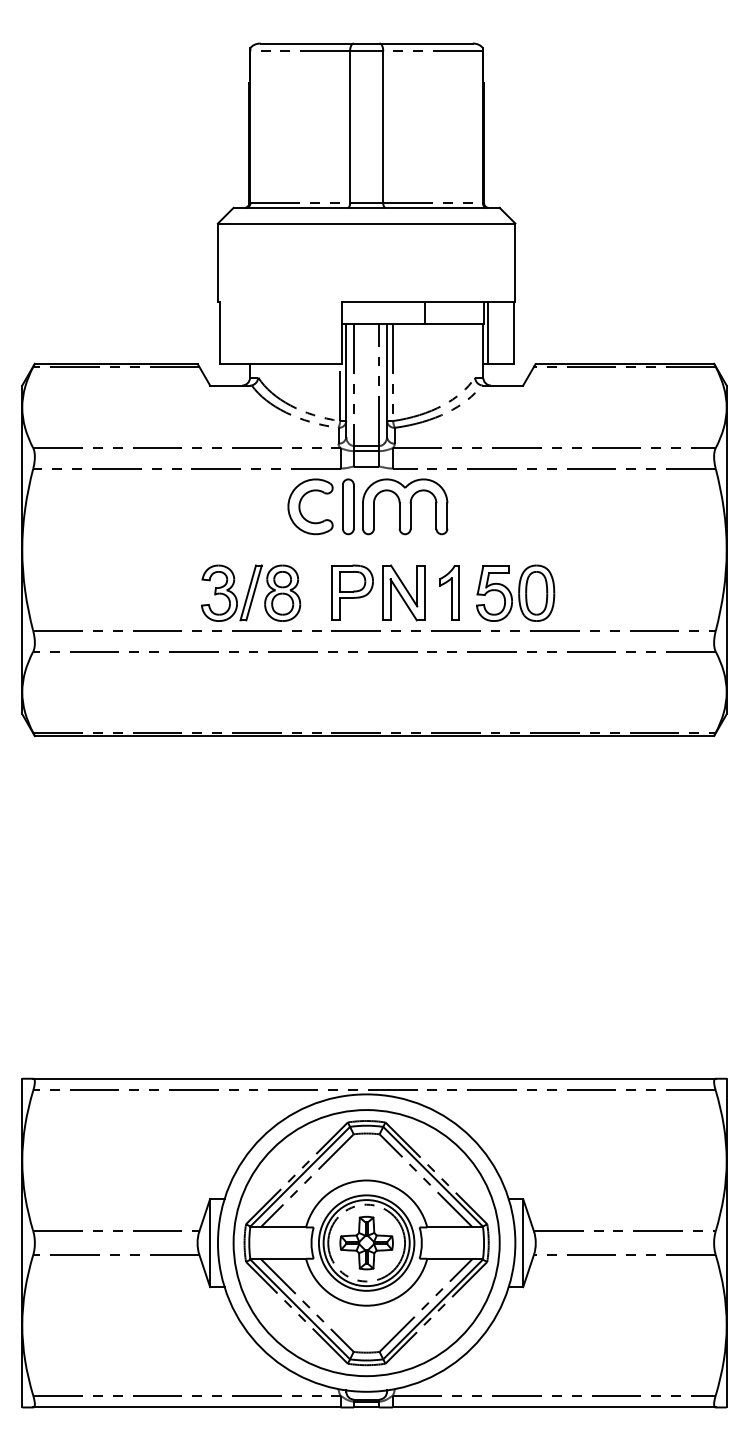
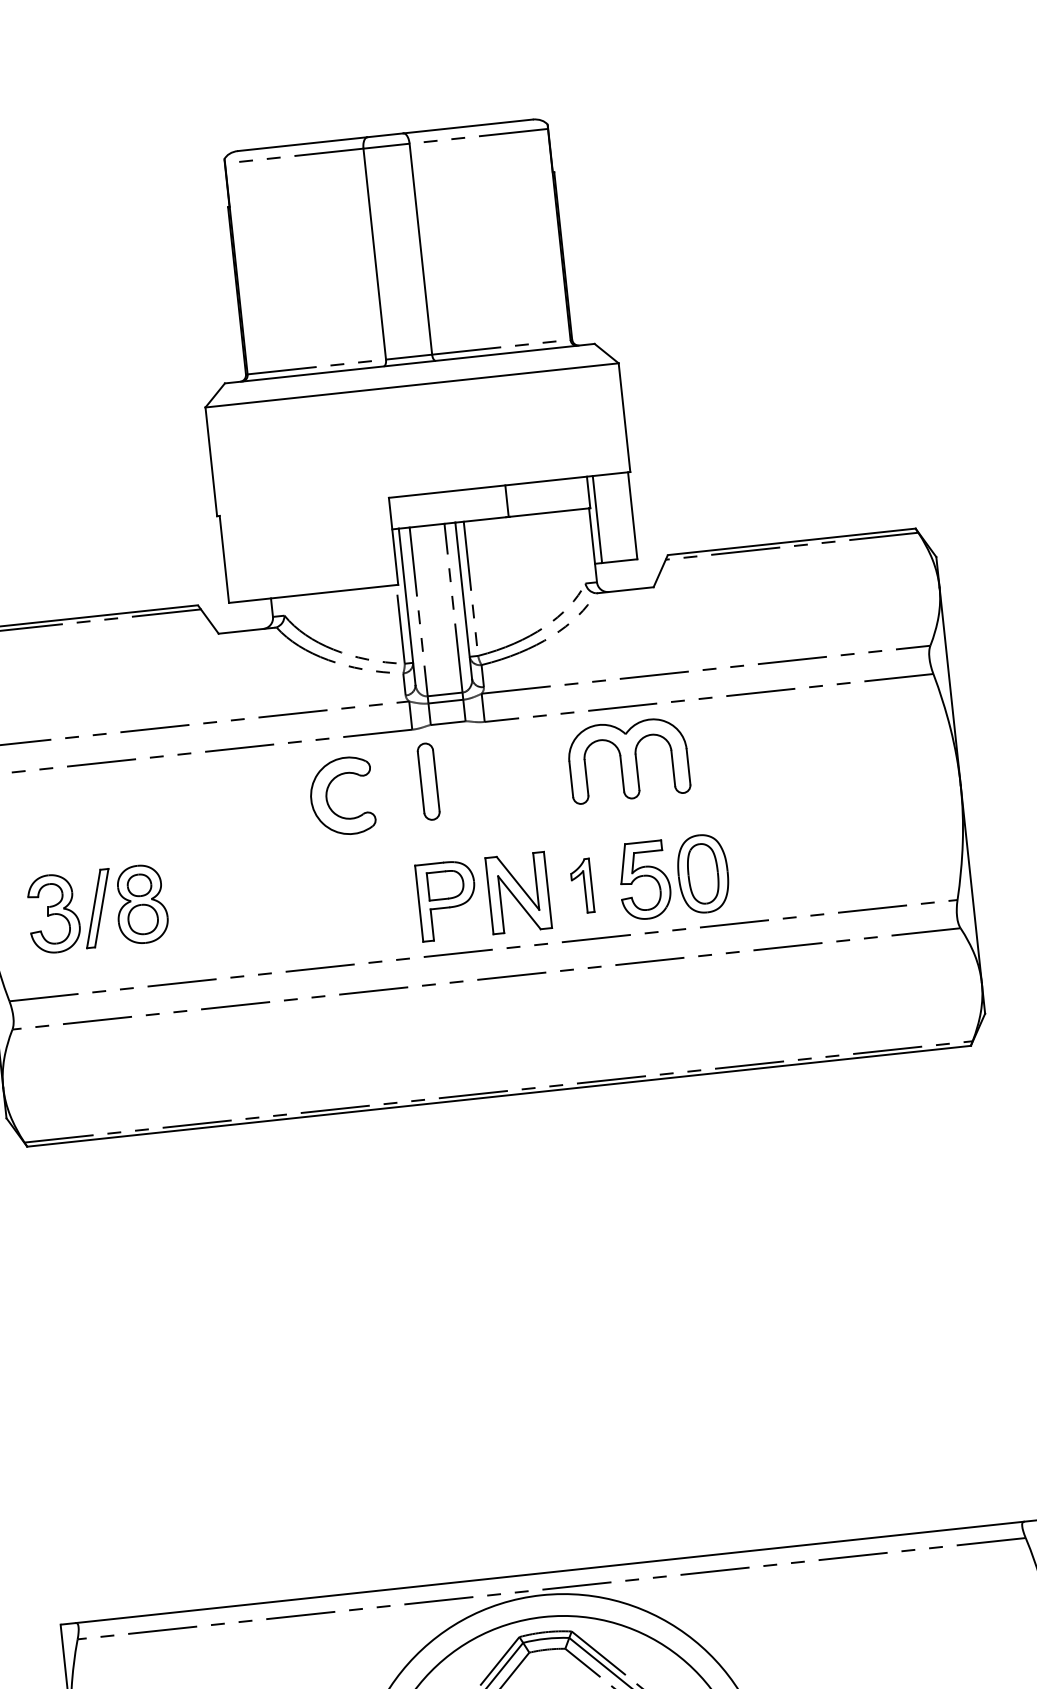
part: (300, 506) -> (328, 797), moved
part: (405, 506) -> (628, 759), moved
part: (251, 592) -> (98, 907), moved
part: (449, 592) -> (581, 885), size x0.7

